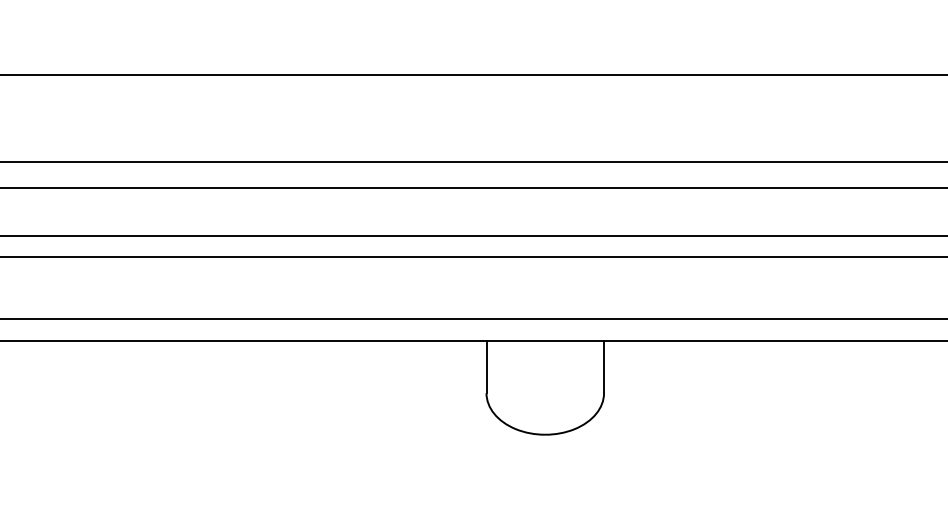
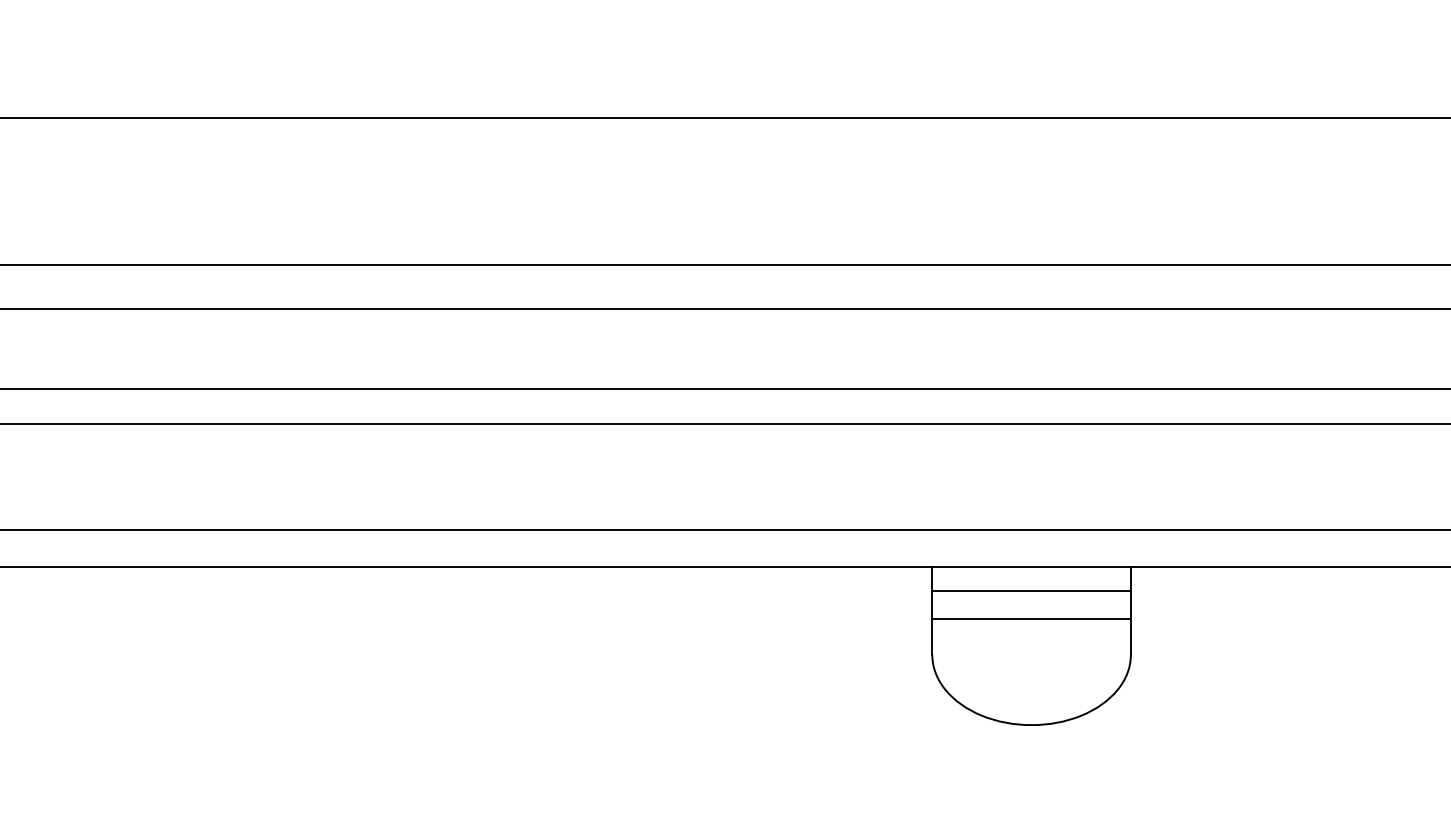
line: (545, 355) -> (1031, 591), added
line: (545, 371) -> (1031, 618), added

